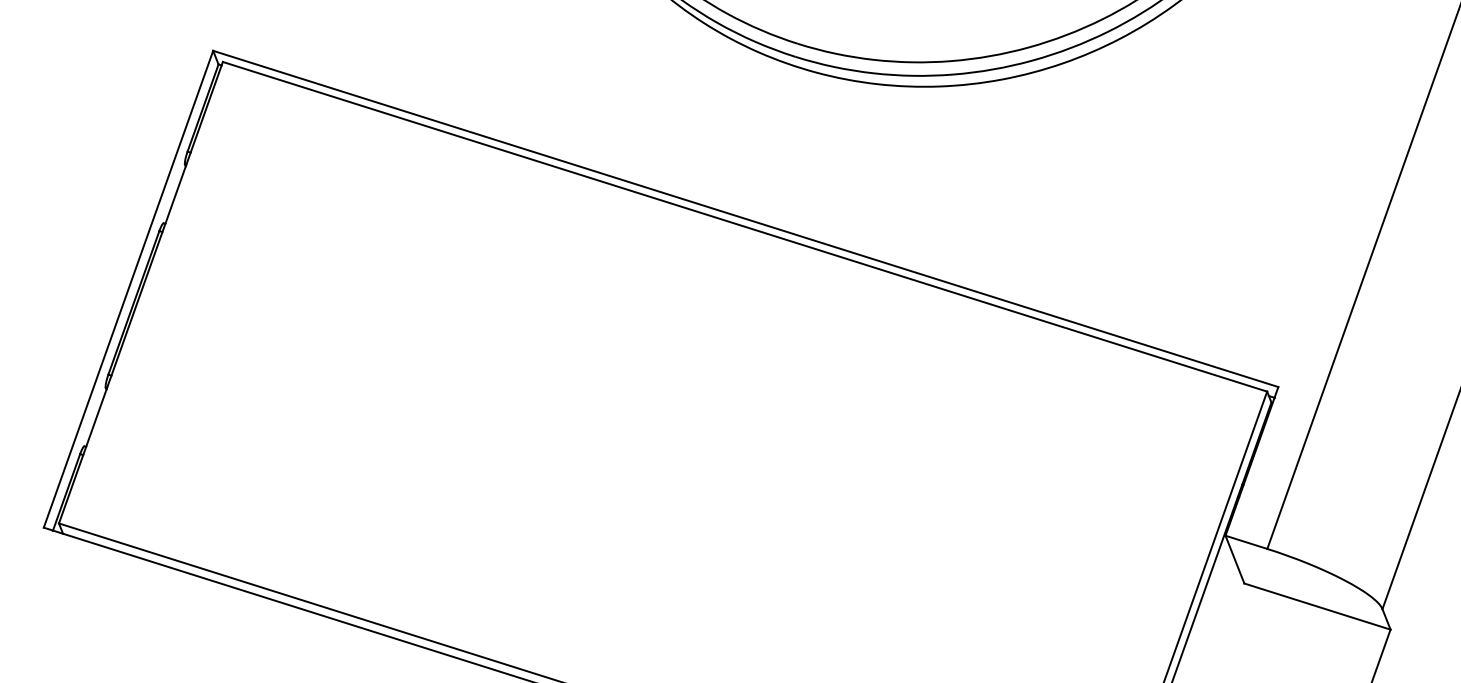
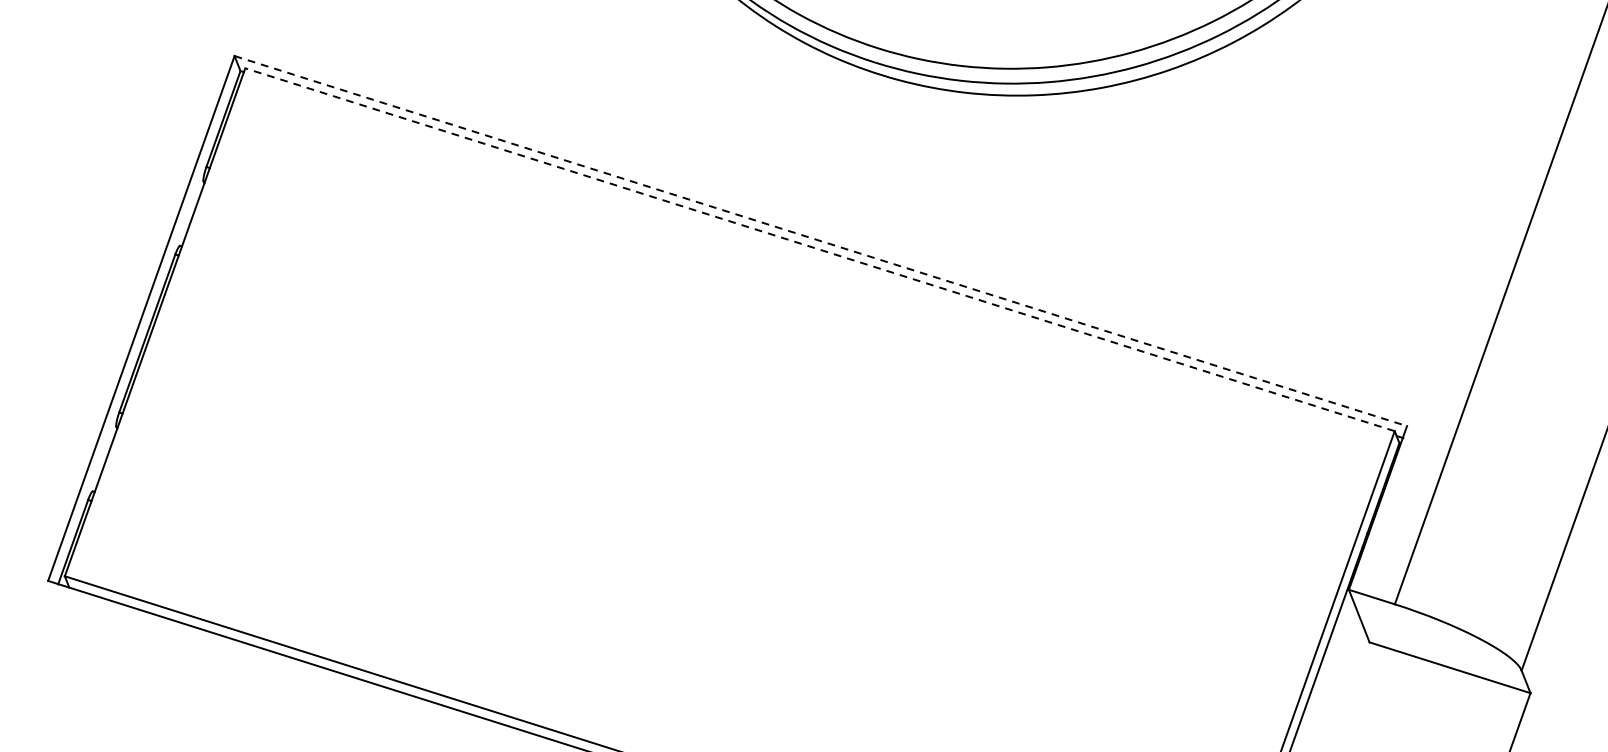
line: (746, 219) -> (821, 241), solid -> dashed
line: (745, 226) -> (820, 249), solid -> dashed

